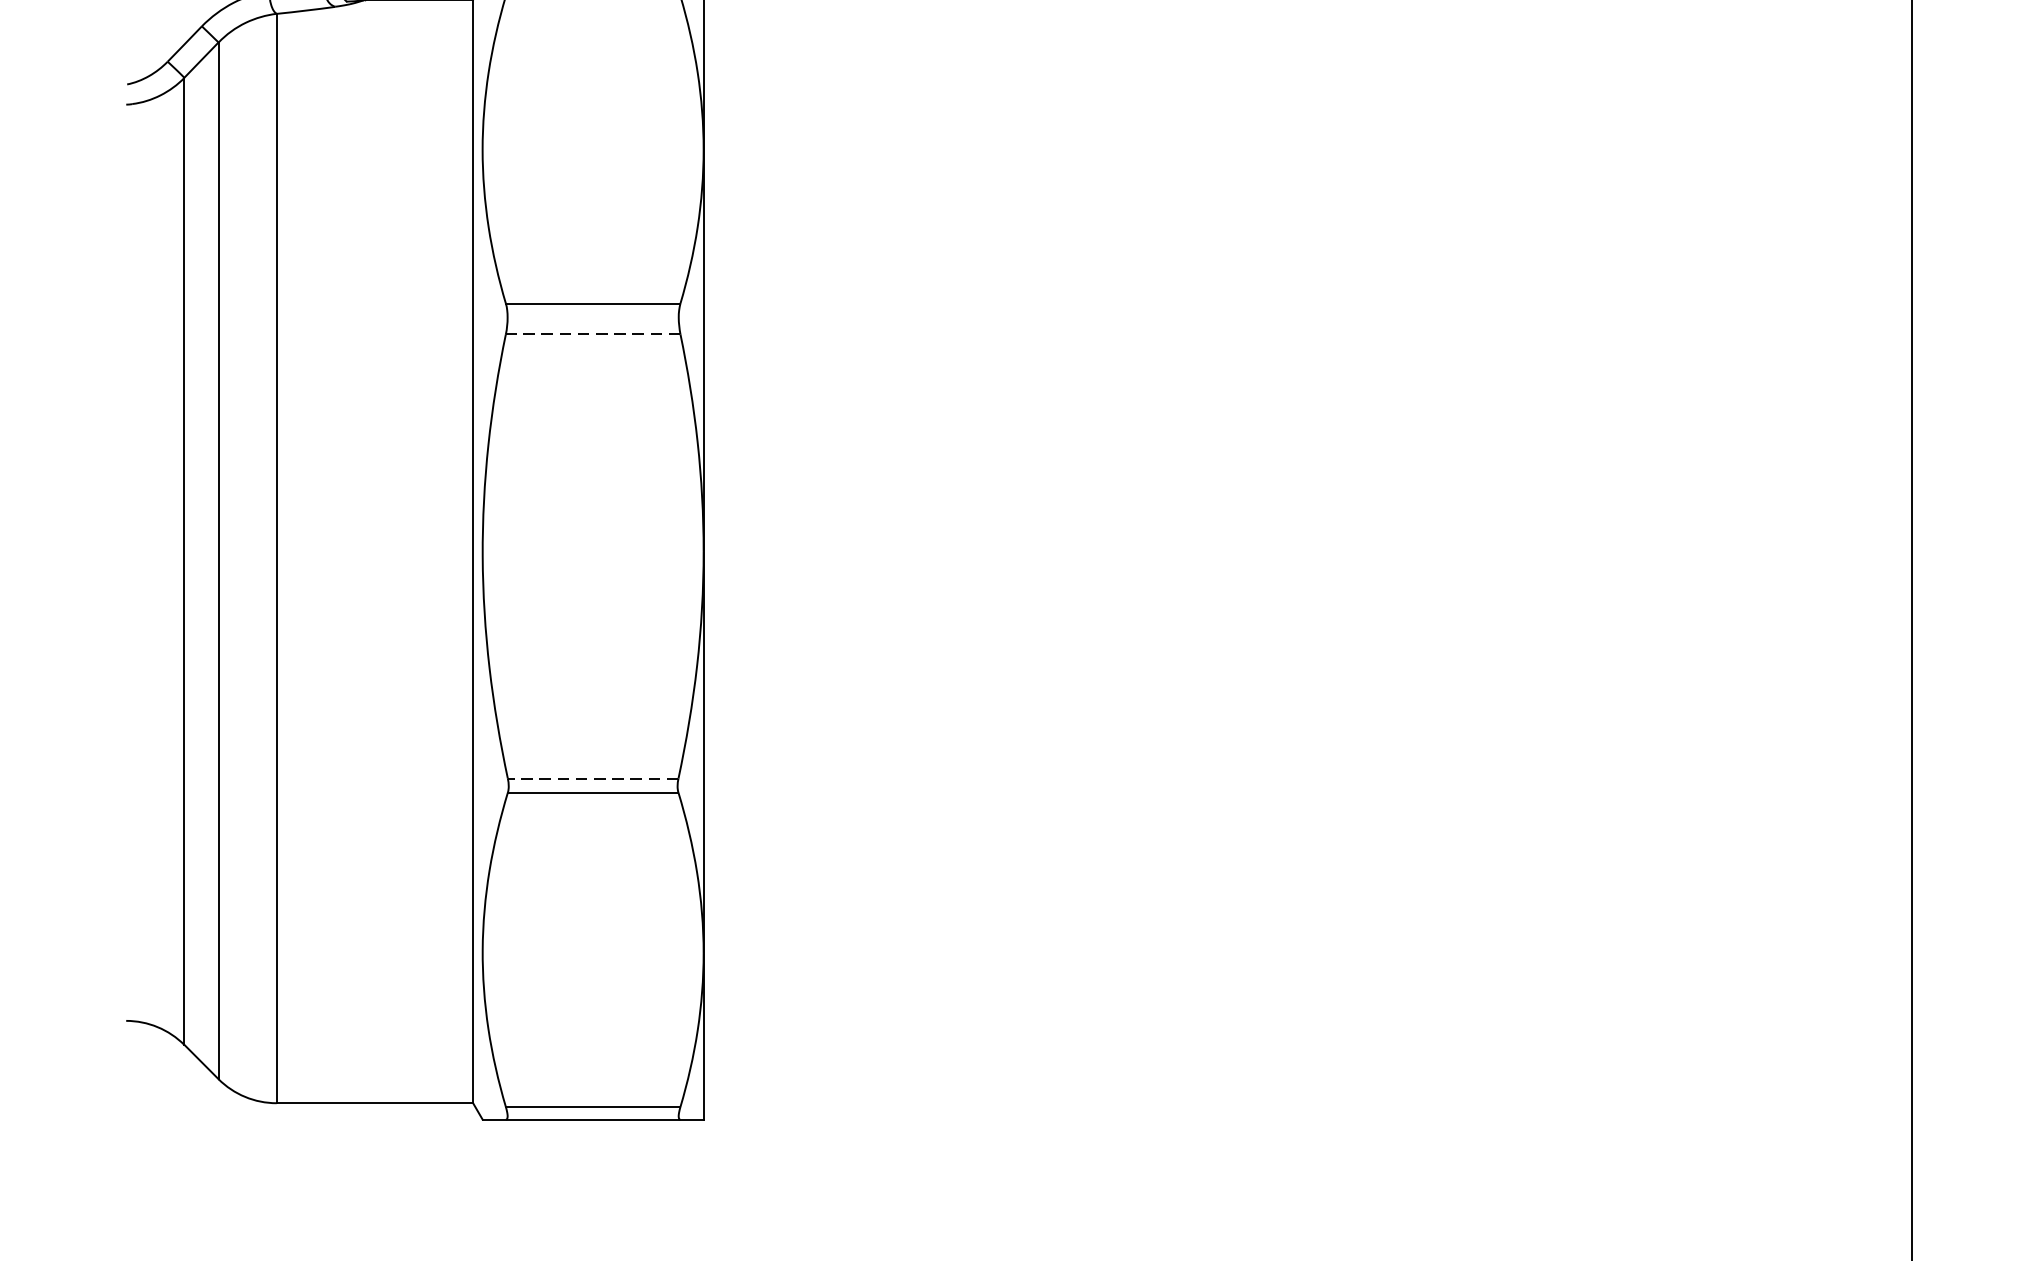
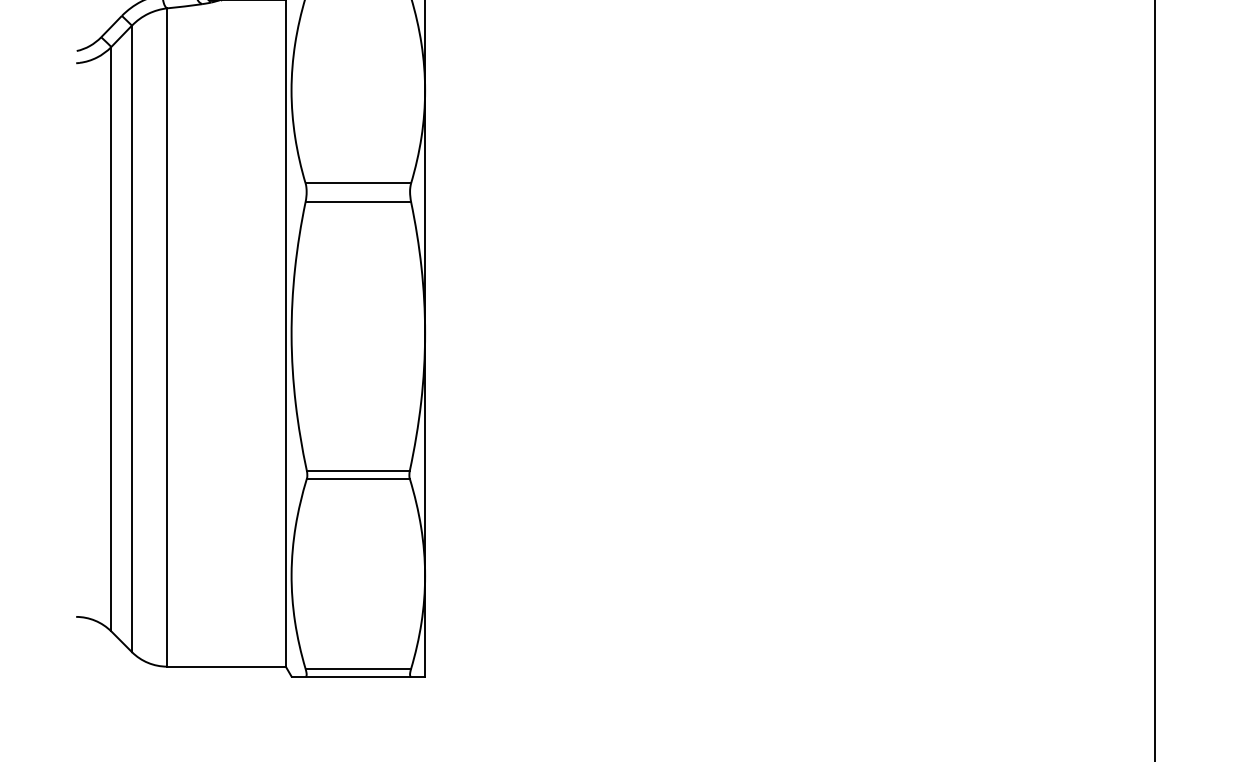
line: (593, 333) -> (358, 201), dashed -> solid
line: (593, 778) -> (358, 470), dashed -> solid

